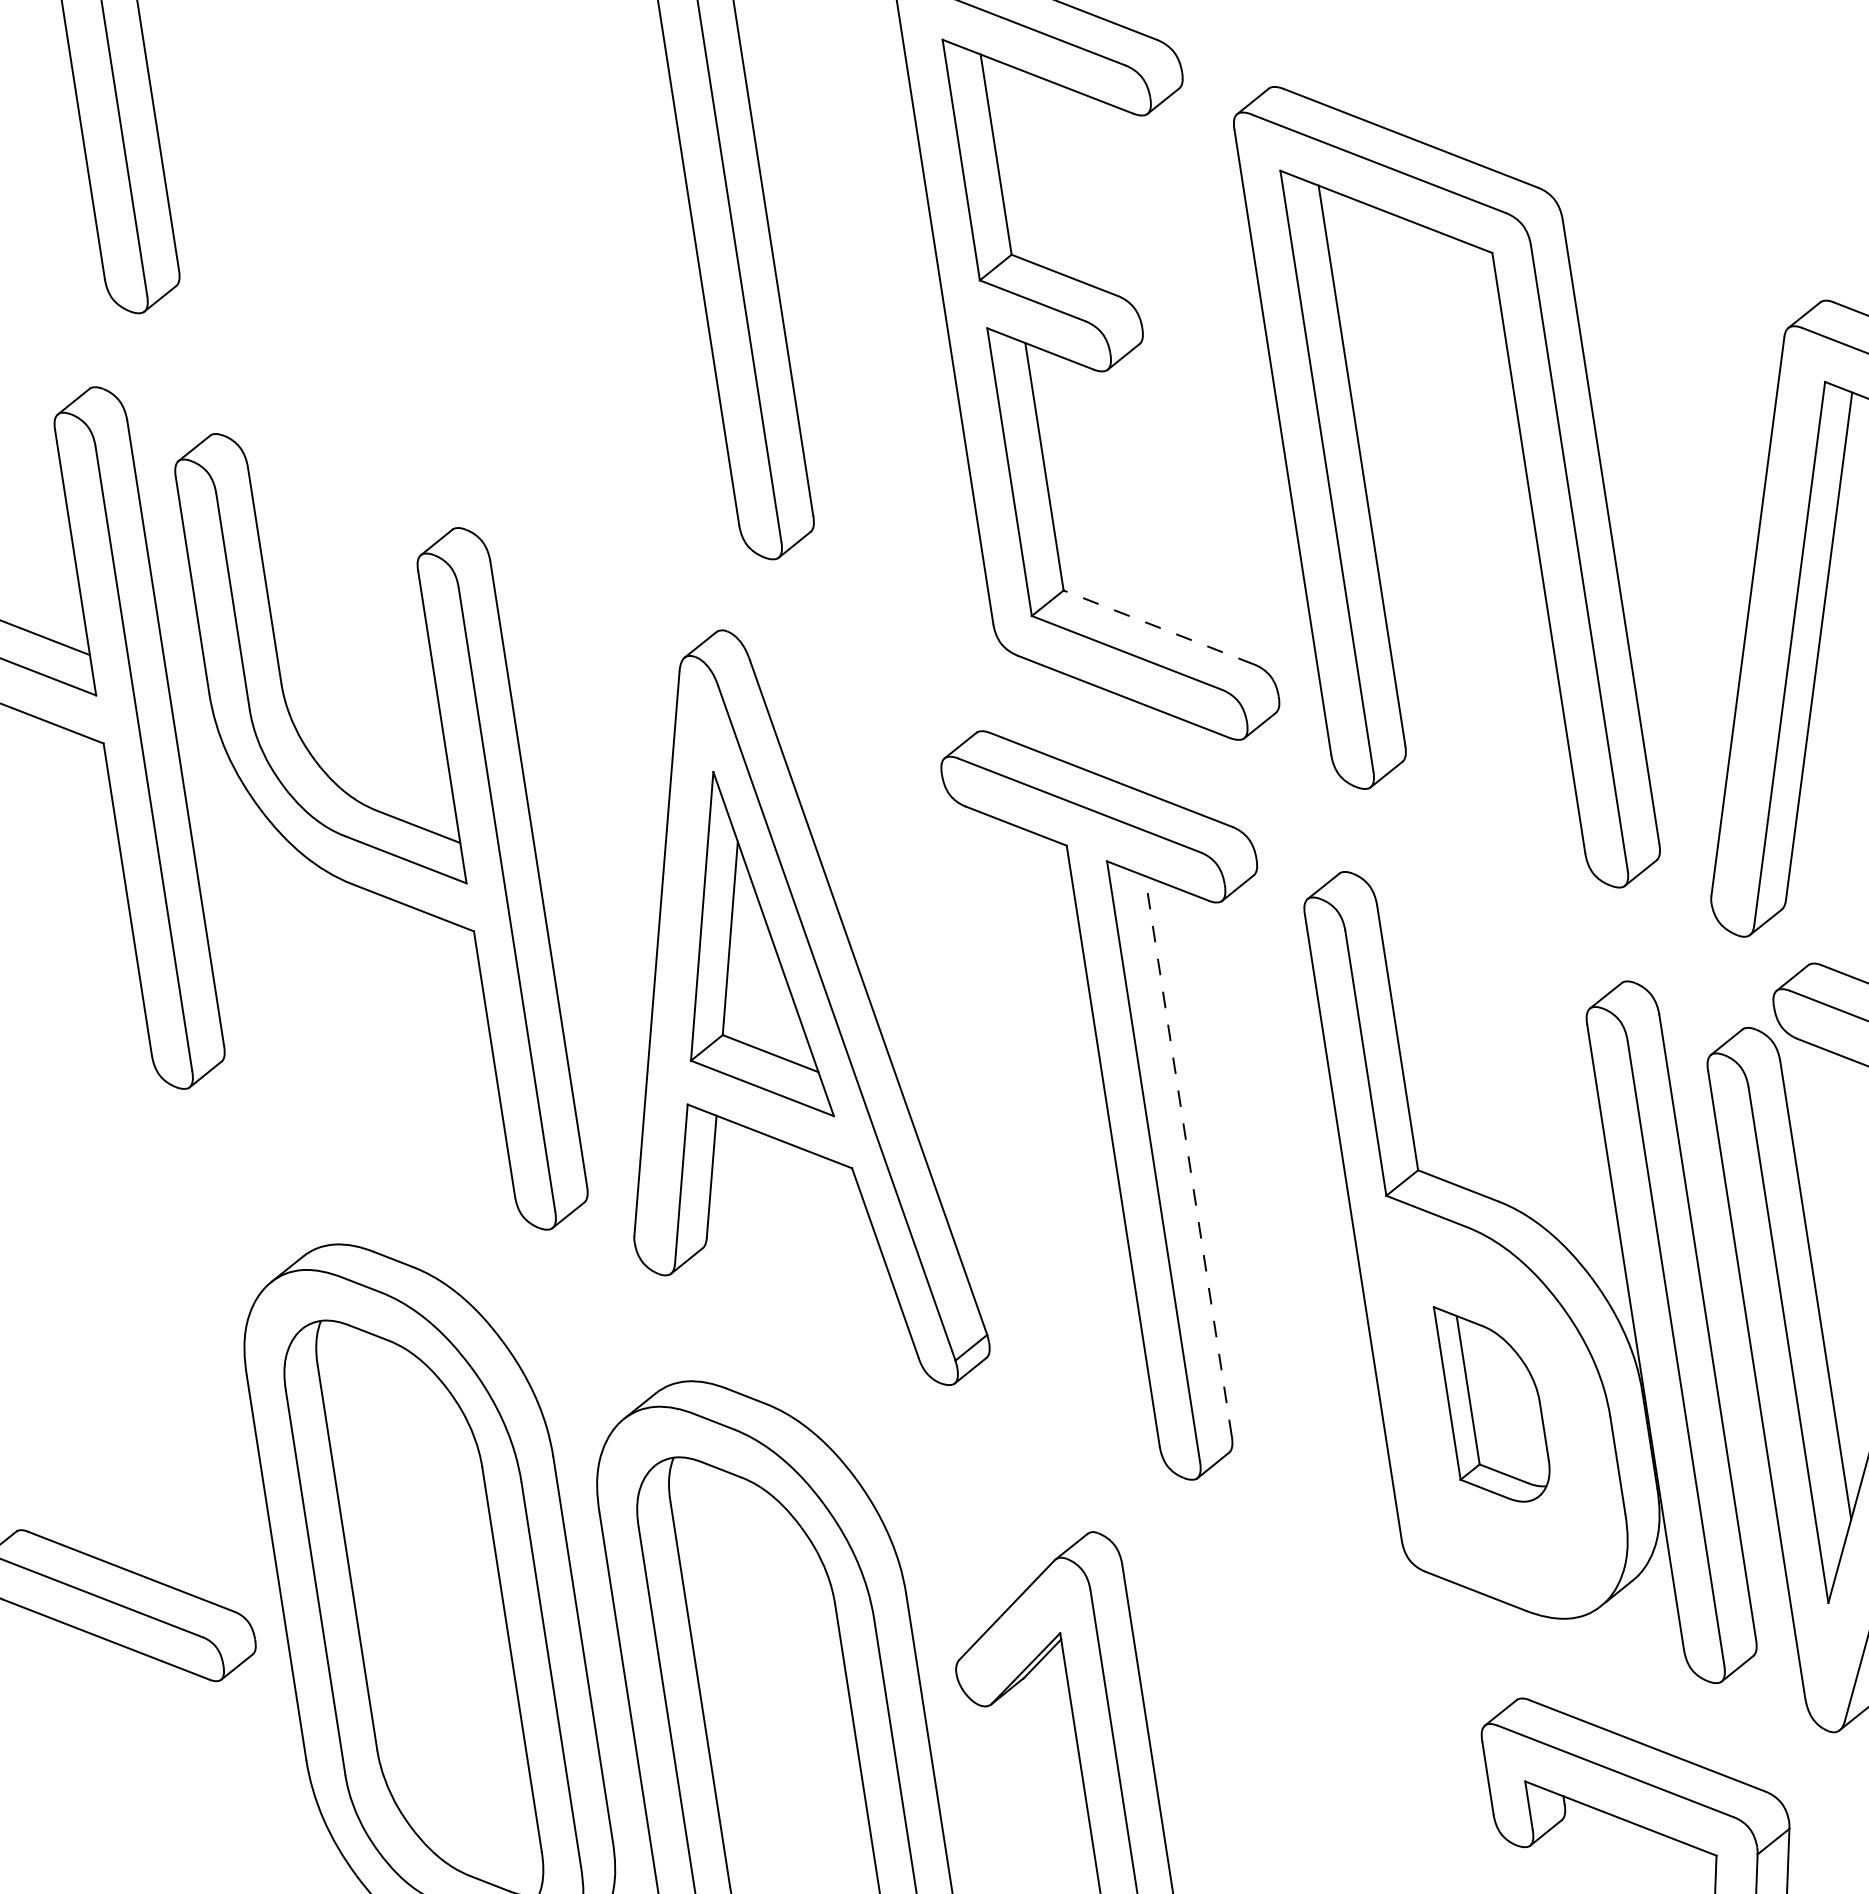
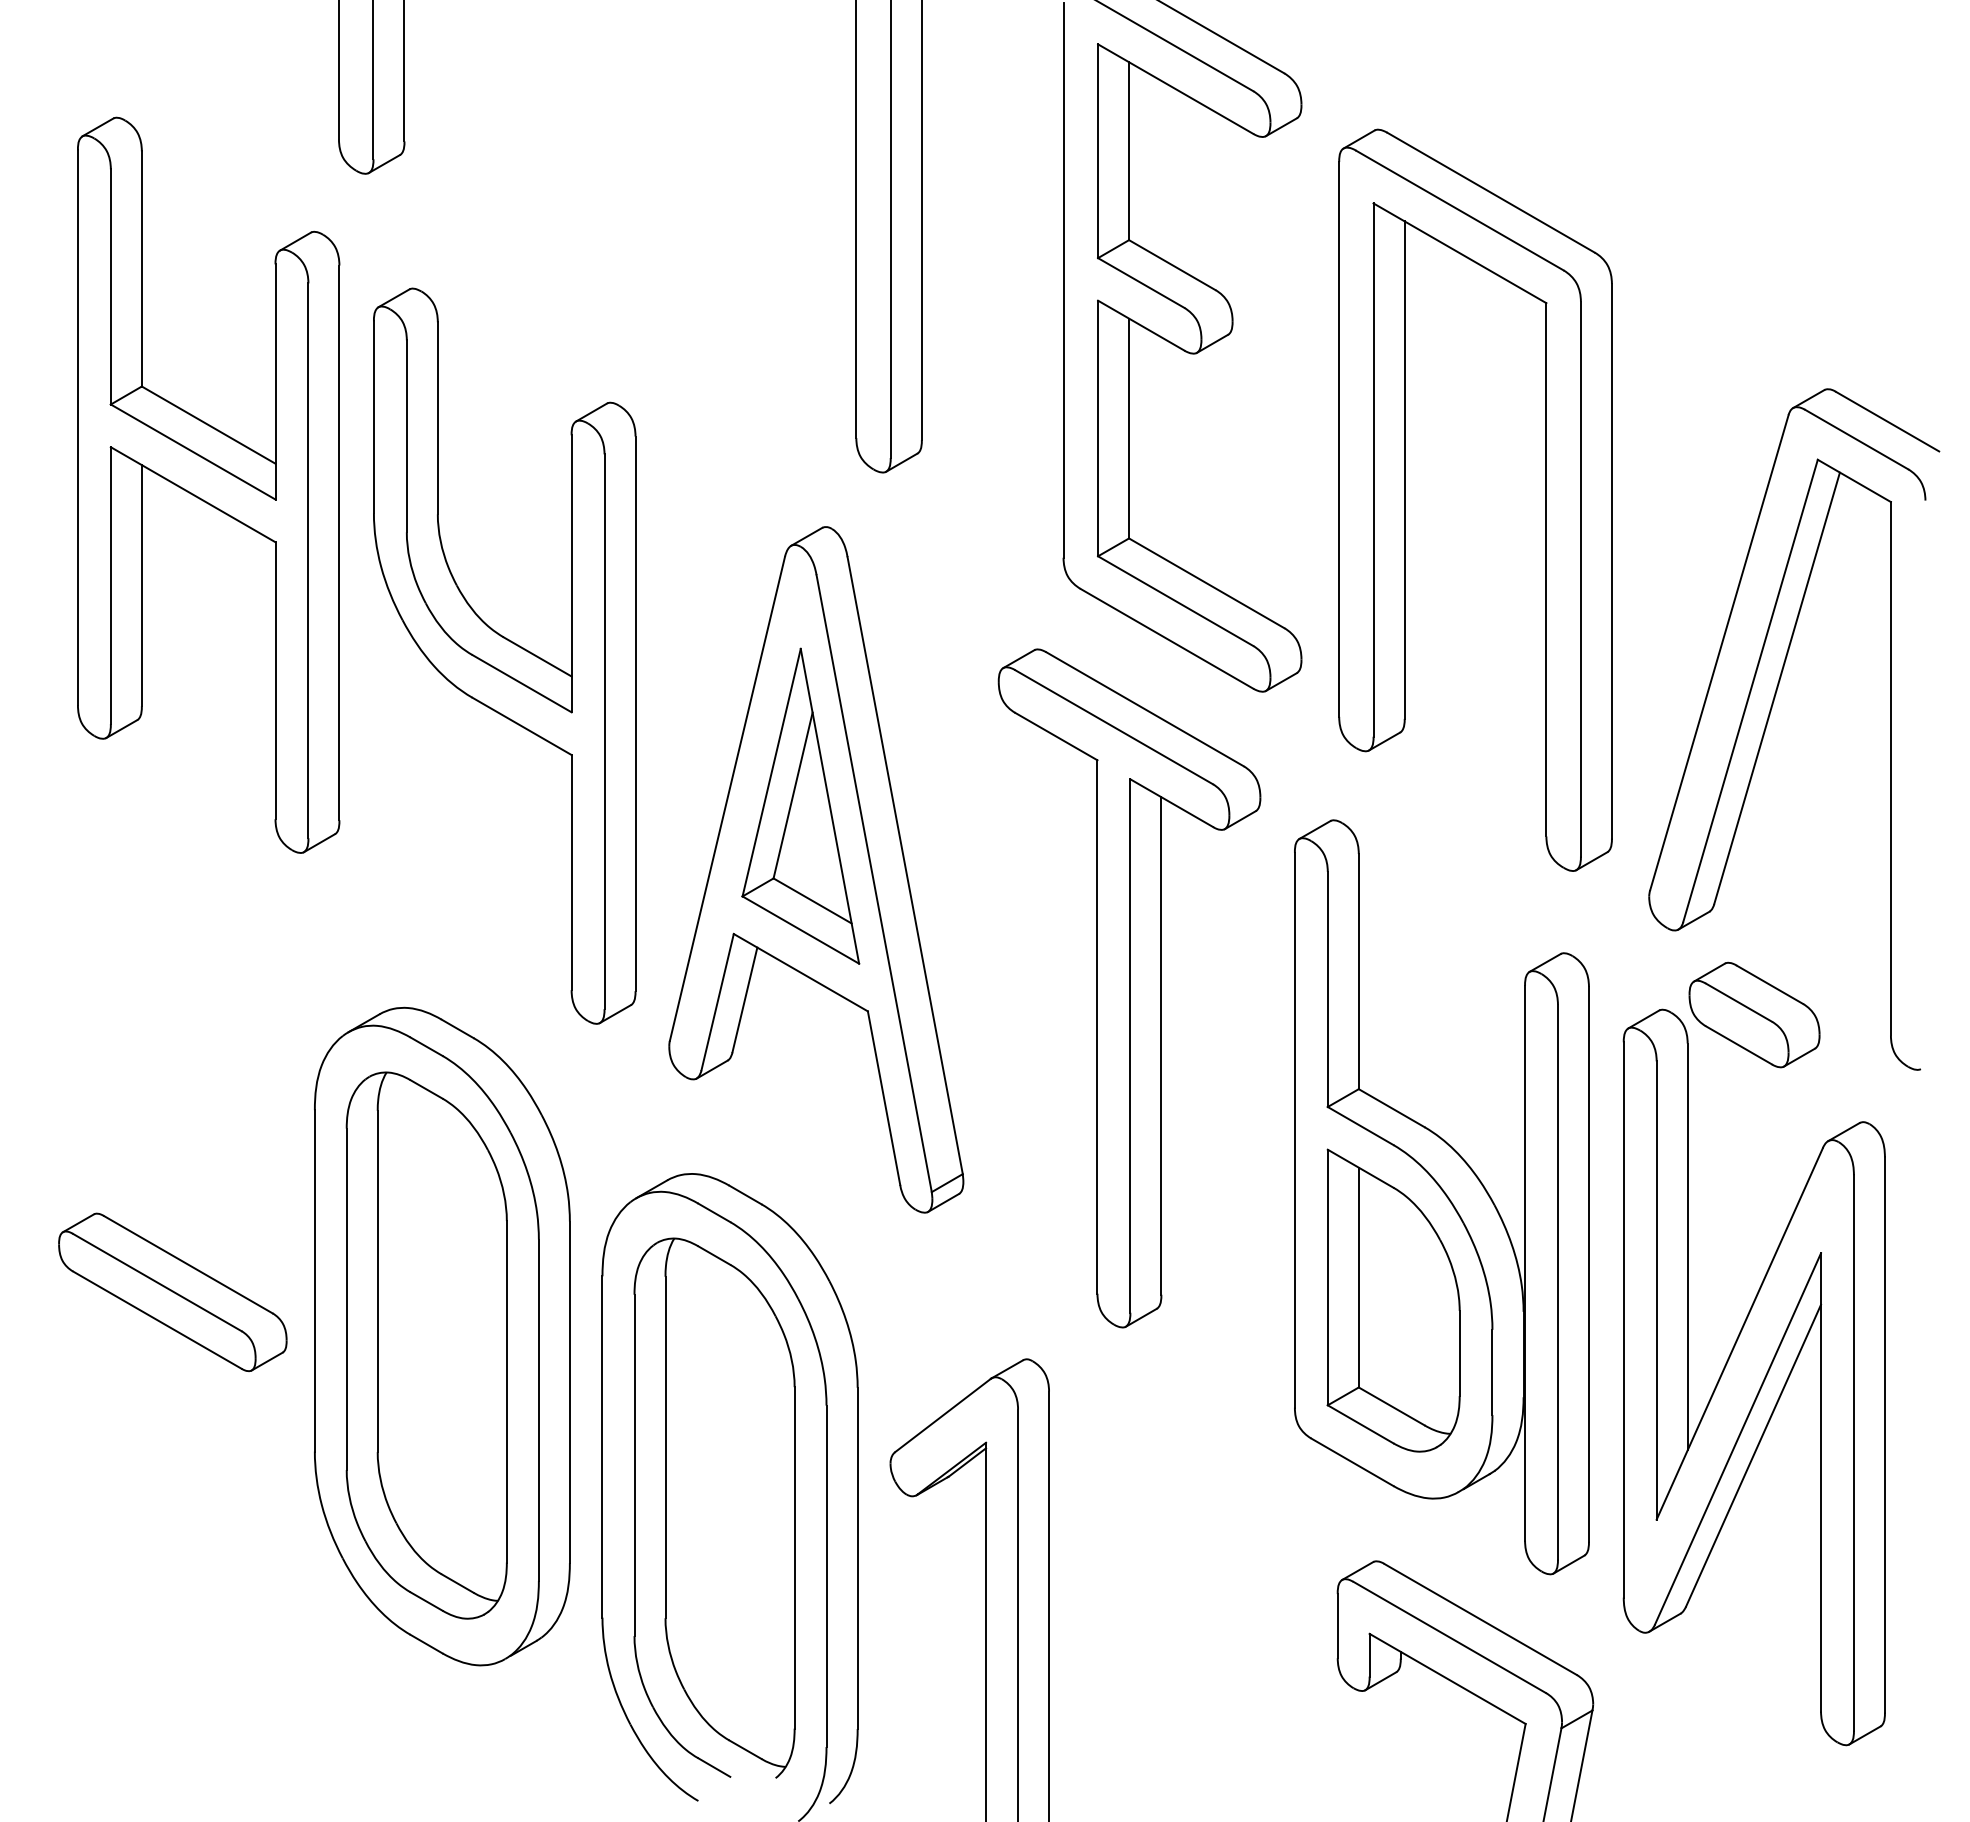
line: (1158, 627) -> (1206, 583), dashed -> solid
line: (1188, 1156) -> (1161, 1046), dashed -> solid
part: (1494, 1402) -> (1393, 1300), size x1.67

